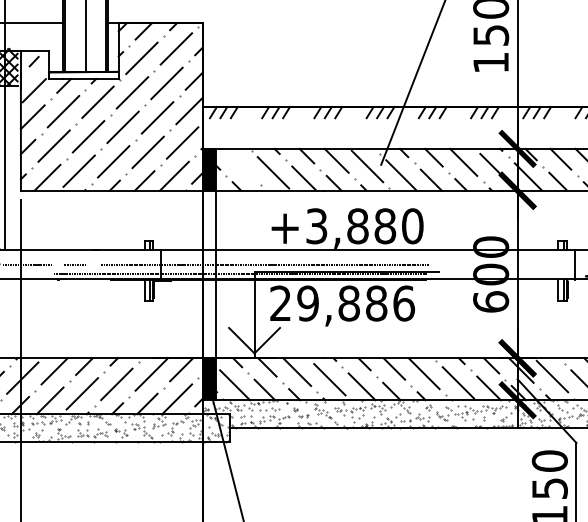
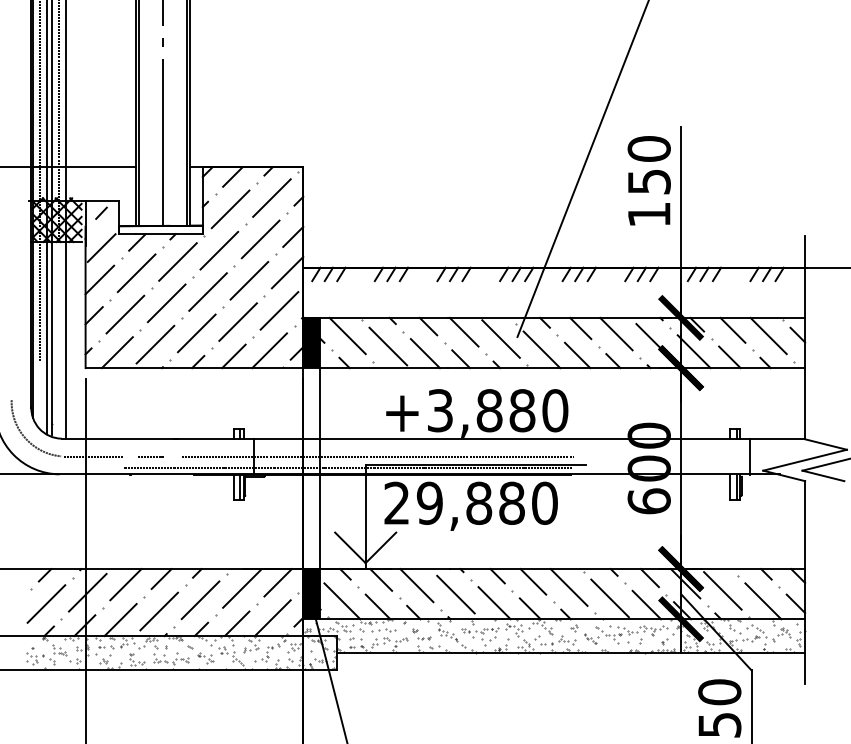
line: (239, 163) -> (347, 335), added
text: (404, 302) -> (545, 502), 29,886 -> 29,880

